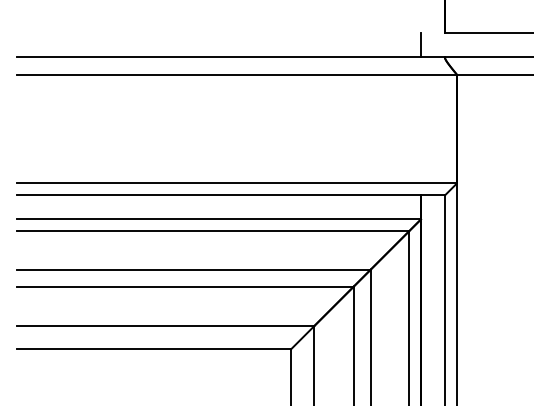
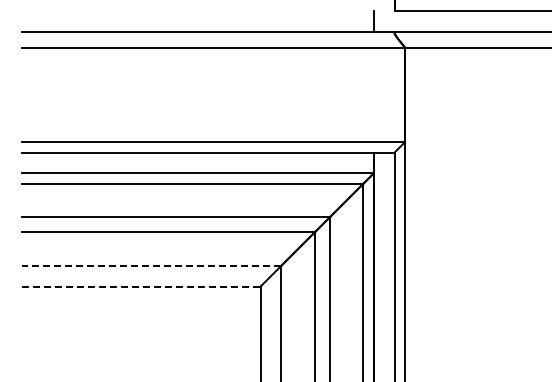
line: (165, 326) -> (151, 266), solid -> dashed
line: (154, 349) -> (141, 286), solid -> dashed

